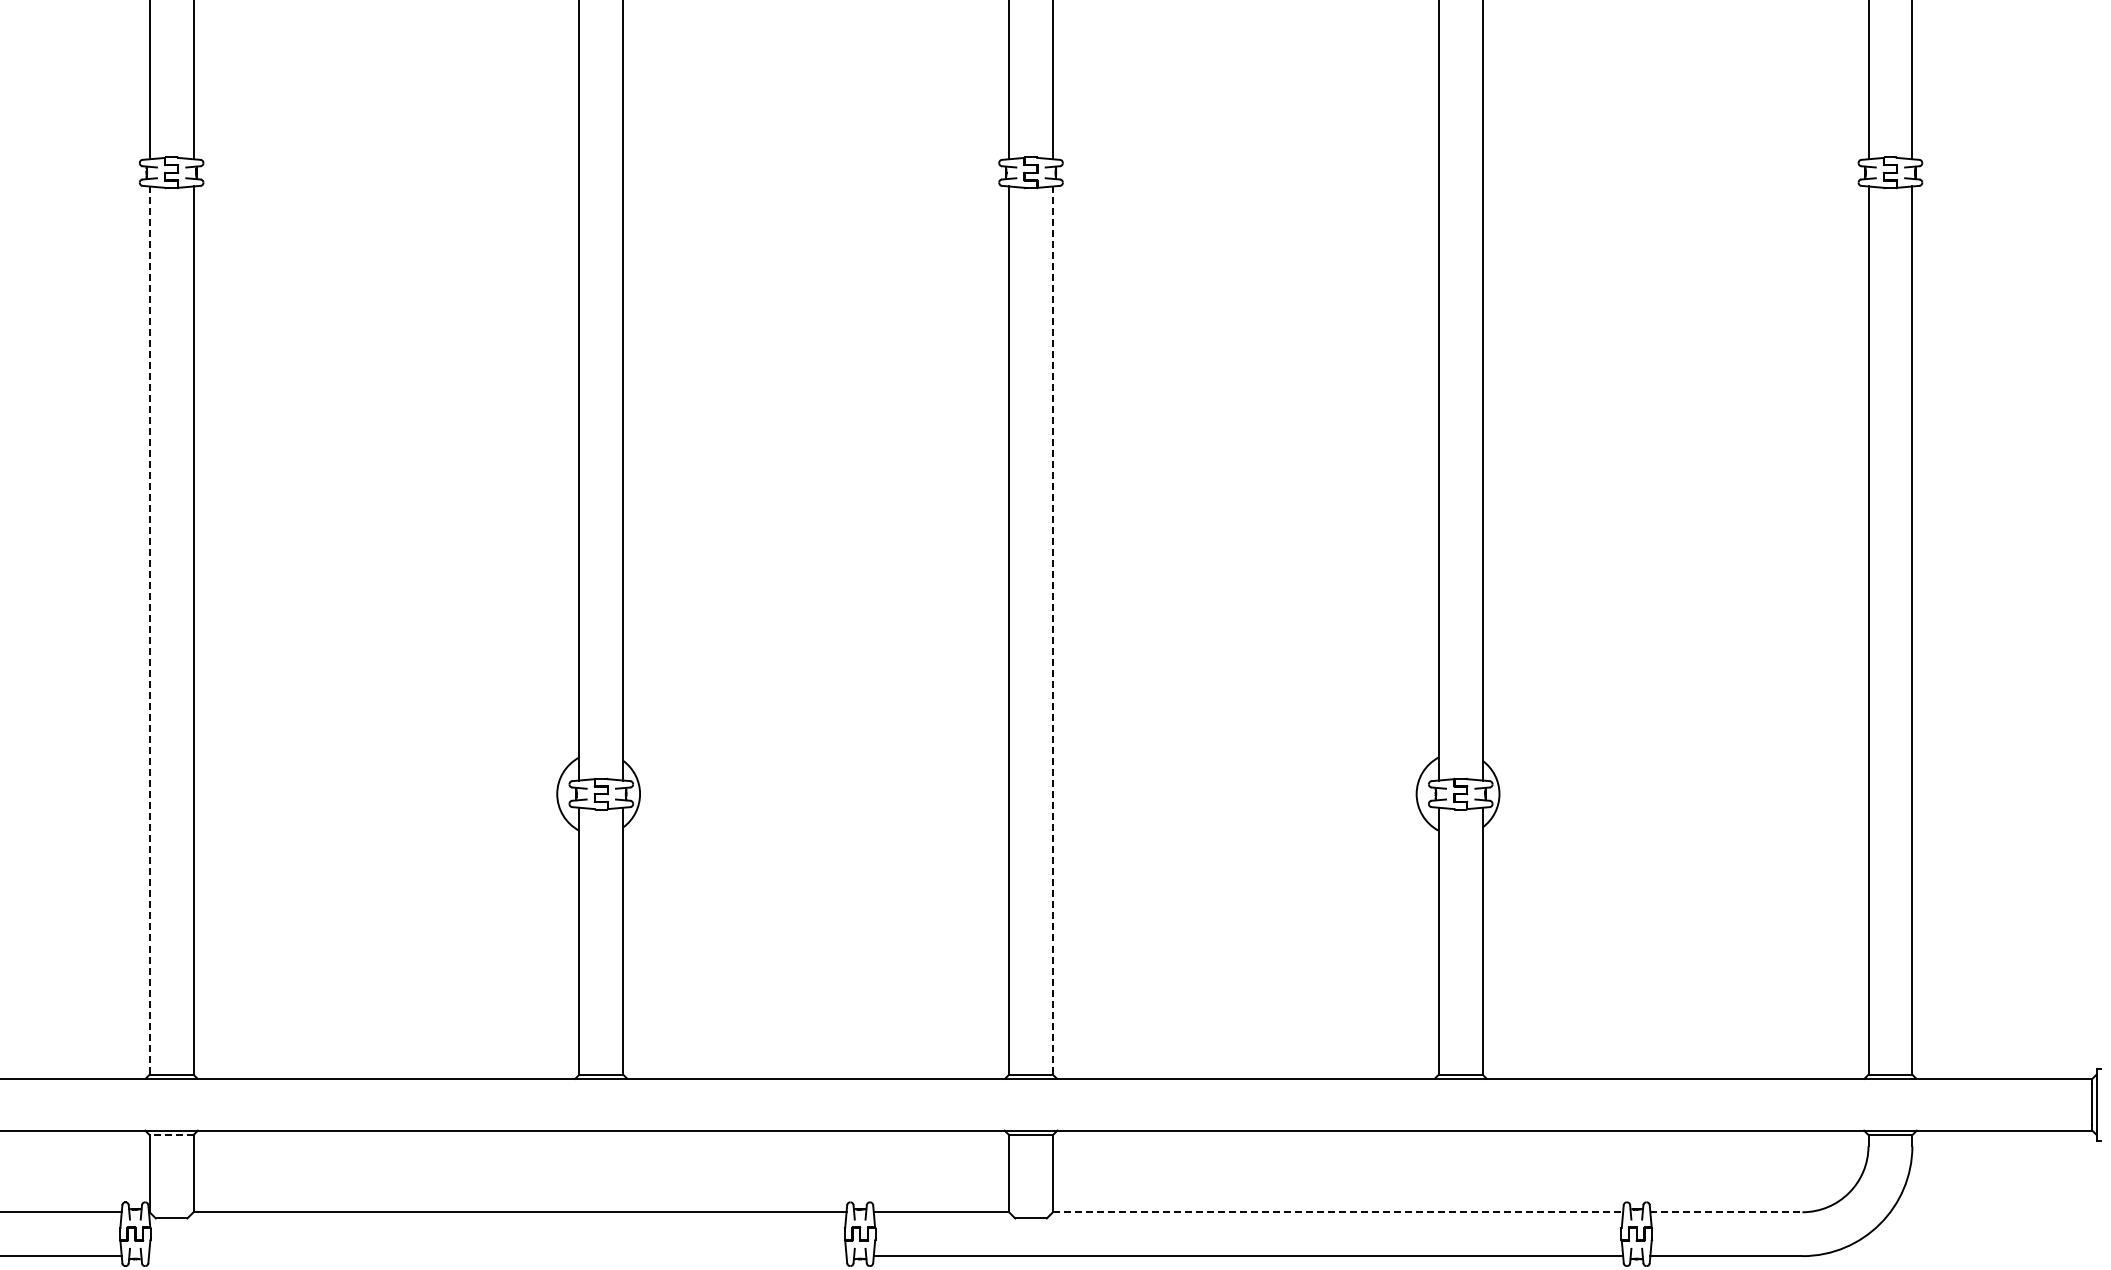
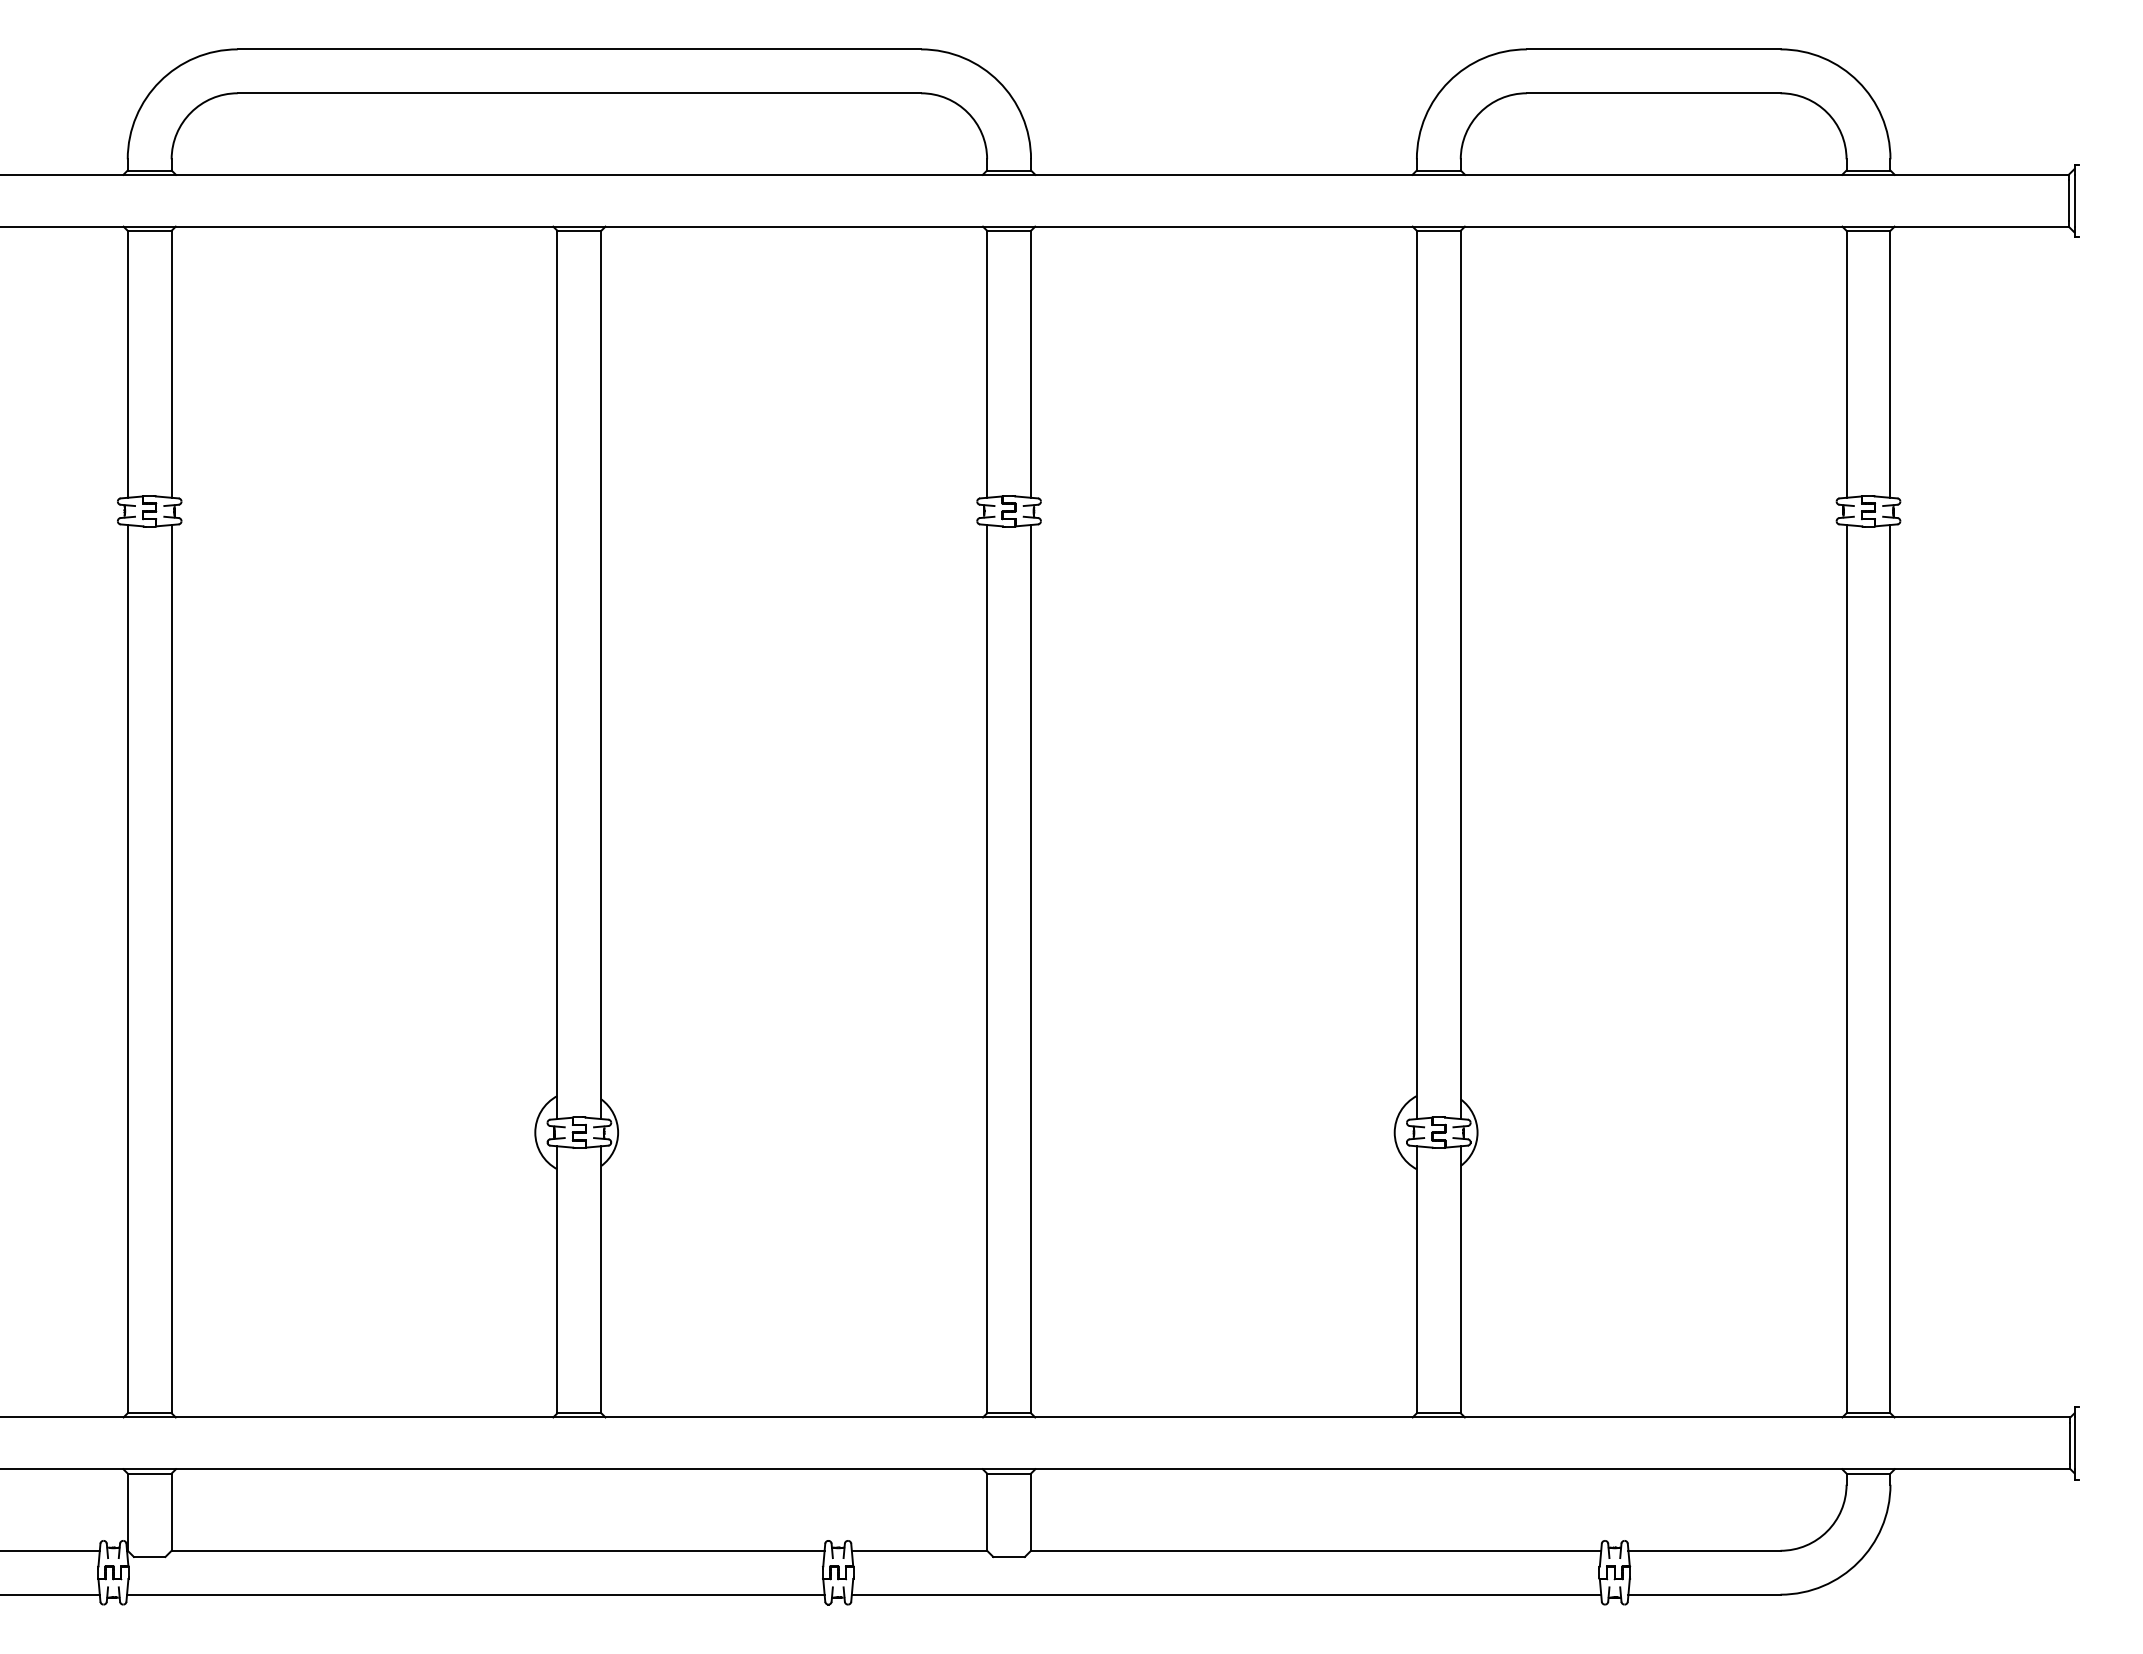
line: (149, 630) -> (127, 969), dashed -> solid
line: (1053, 630) -> (1031, 969), dashed -> solid
line: (171, 1134) -> (149, 1473), dashed -> solid
line: (1338, 1211) -> (1316, 1550), dashed -> solid
line: (1726, 1211) -> (1704, 1550), dashed -> solid
line: (497, 1255) -> (475, 1594), added

